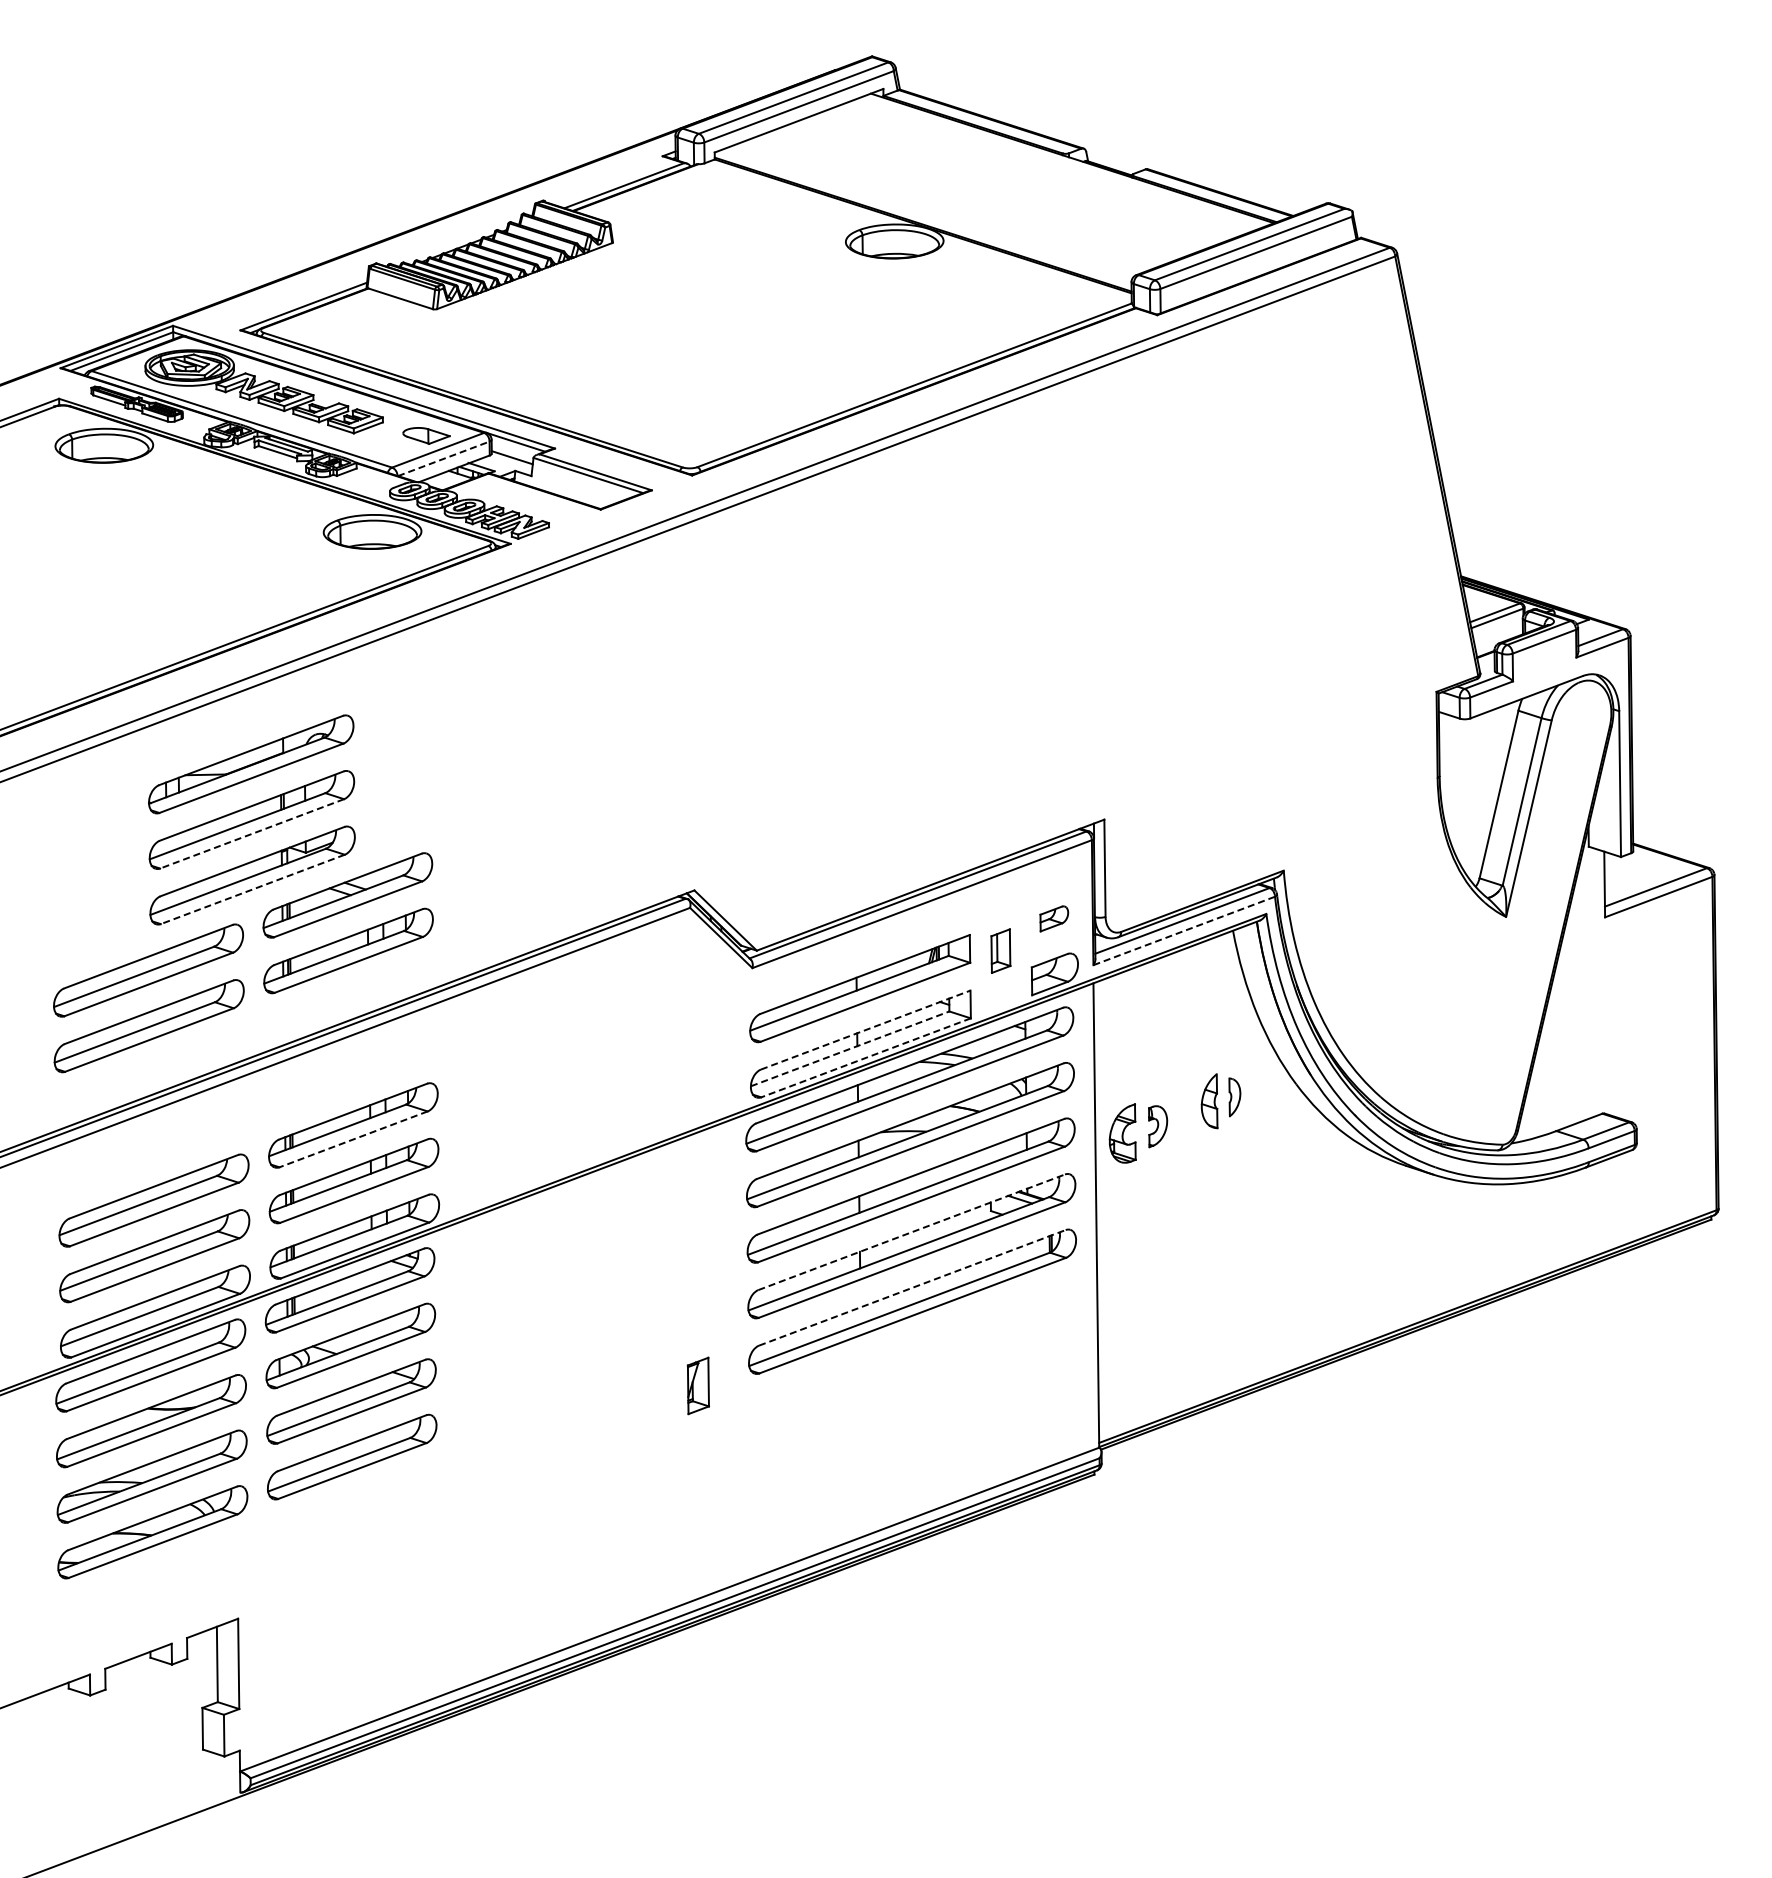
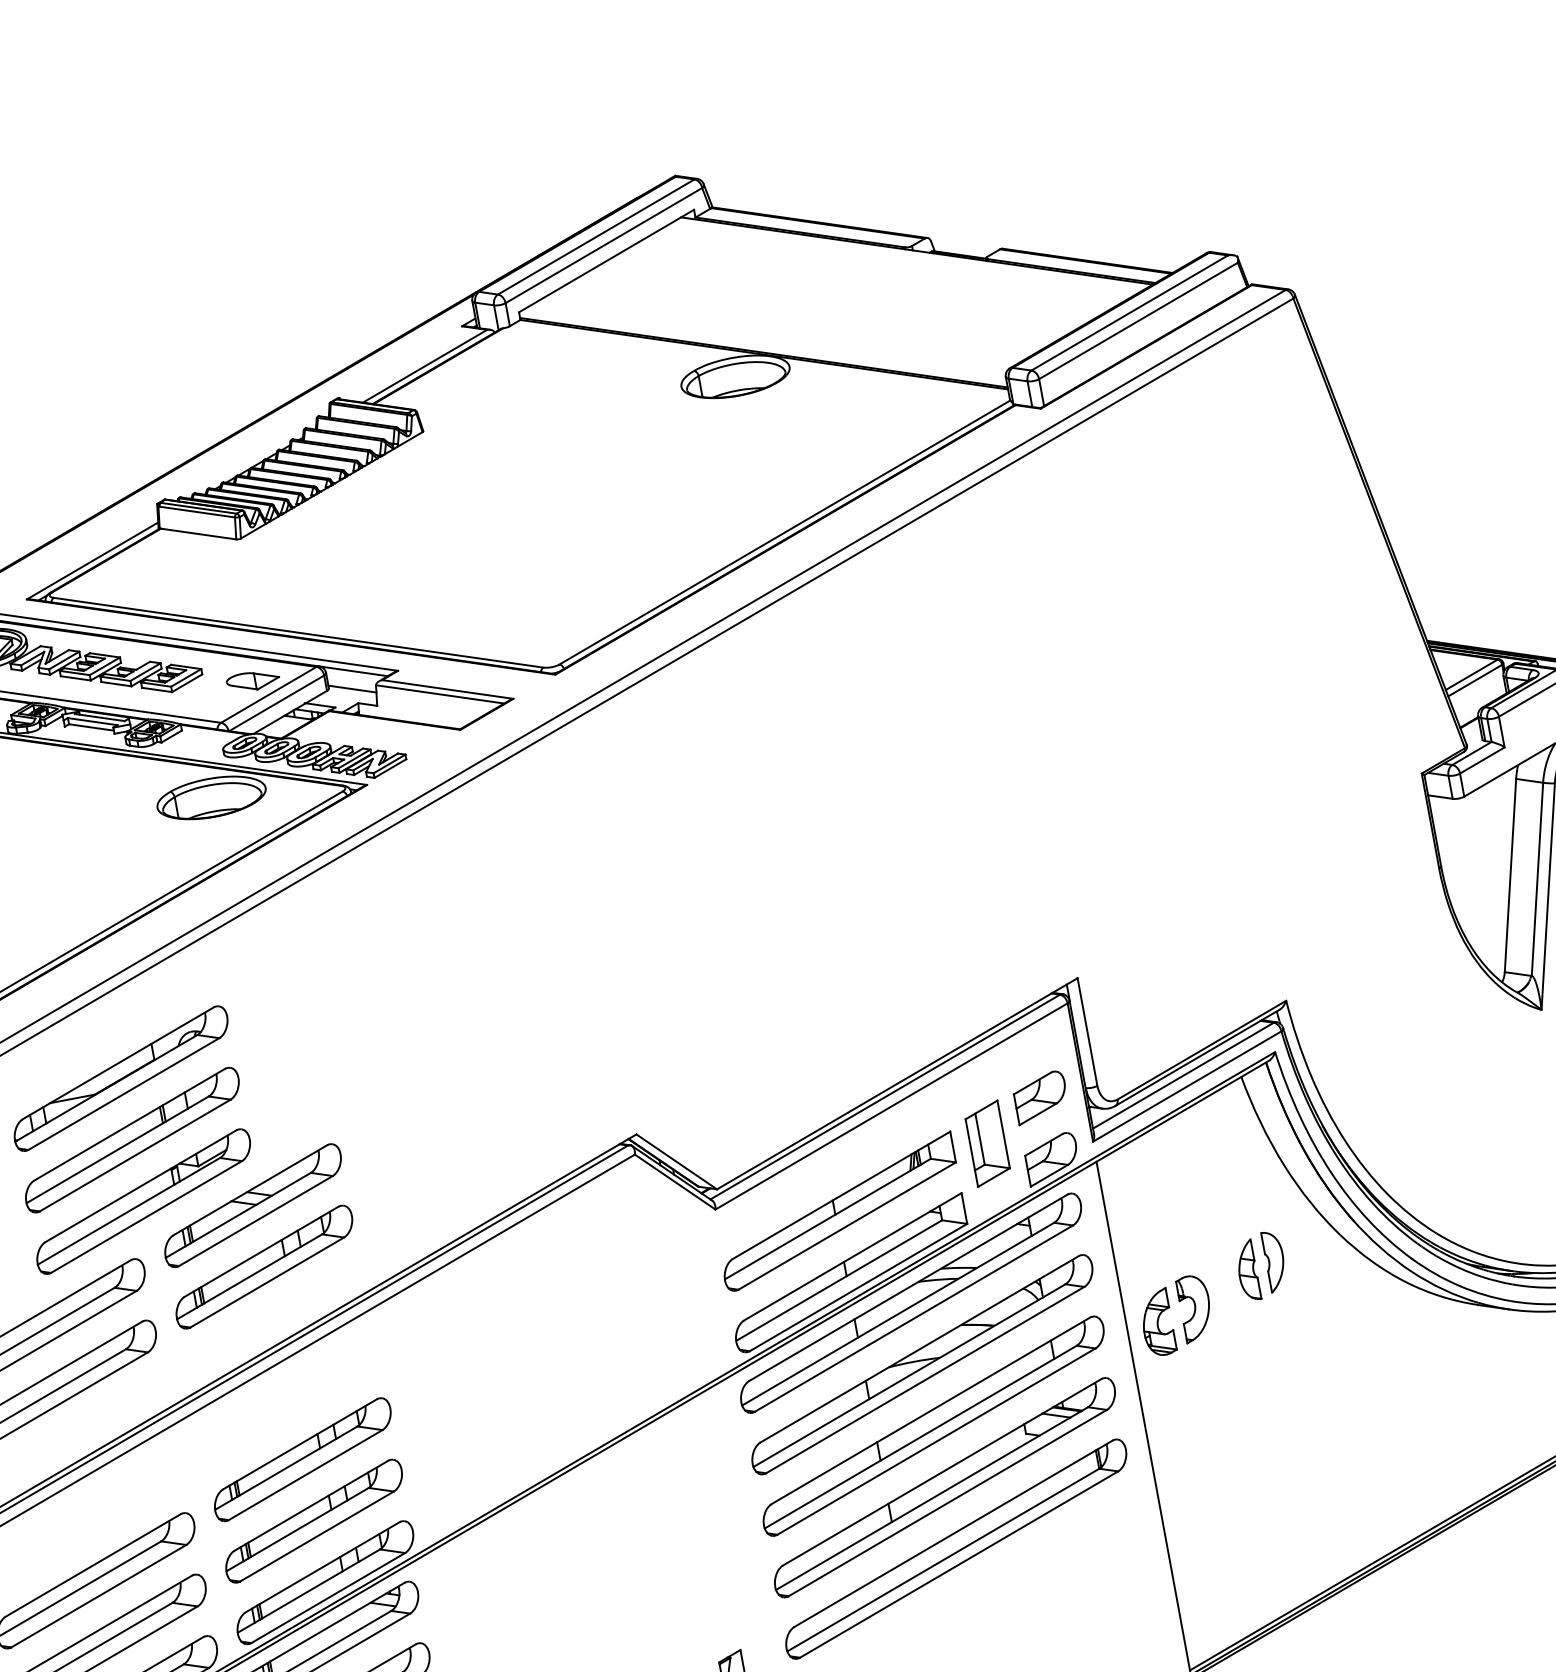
line: (443, 458) -> (276, 703), dashed -> solid
line: (251, 834) -> (134, 1156), dashed -> solid
line: (252, 889) -> (146, 1217), dashed -> solid
part: (1054, 918) -> (1041, 1097), size x1.67
line: (1184, 930) -> (1187, 1085), dashed -> solid
part: (1000, 950) -> (987, 1143), size x1.67
line: (865, 1030) -> (852, 1257), dashed -> solid
line: (850, 1048) -> (839, 1280), dashed -> solid
line: (866, 1057) -> (858, 1287), dashed -> solid
part: (1234, 1097) -> (1274, 1261), size x1.43
part: (1157, 1126) -> (1194, 1308), size x1.43
line: (353, 1139) -> (305, 1475), dashed -> solid
line: (911, 1232) -> (941, 1472), dashed -> solid
line: (912, 1287) -> (953, 1533), dashed -> solid

